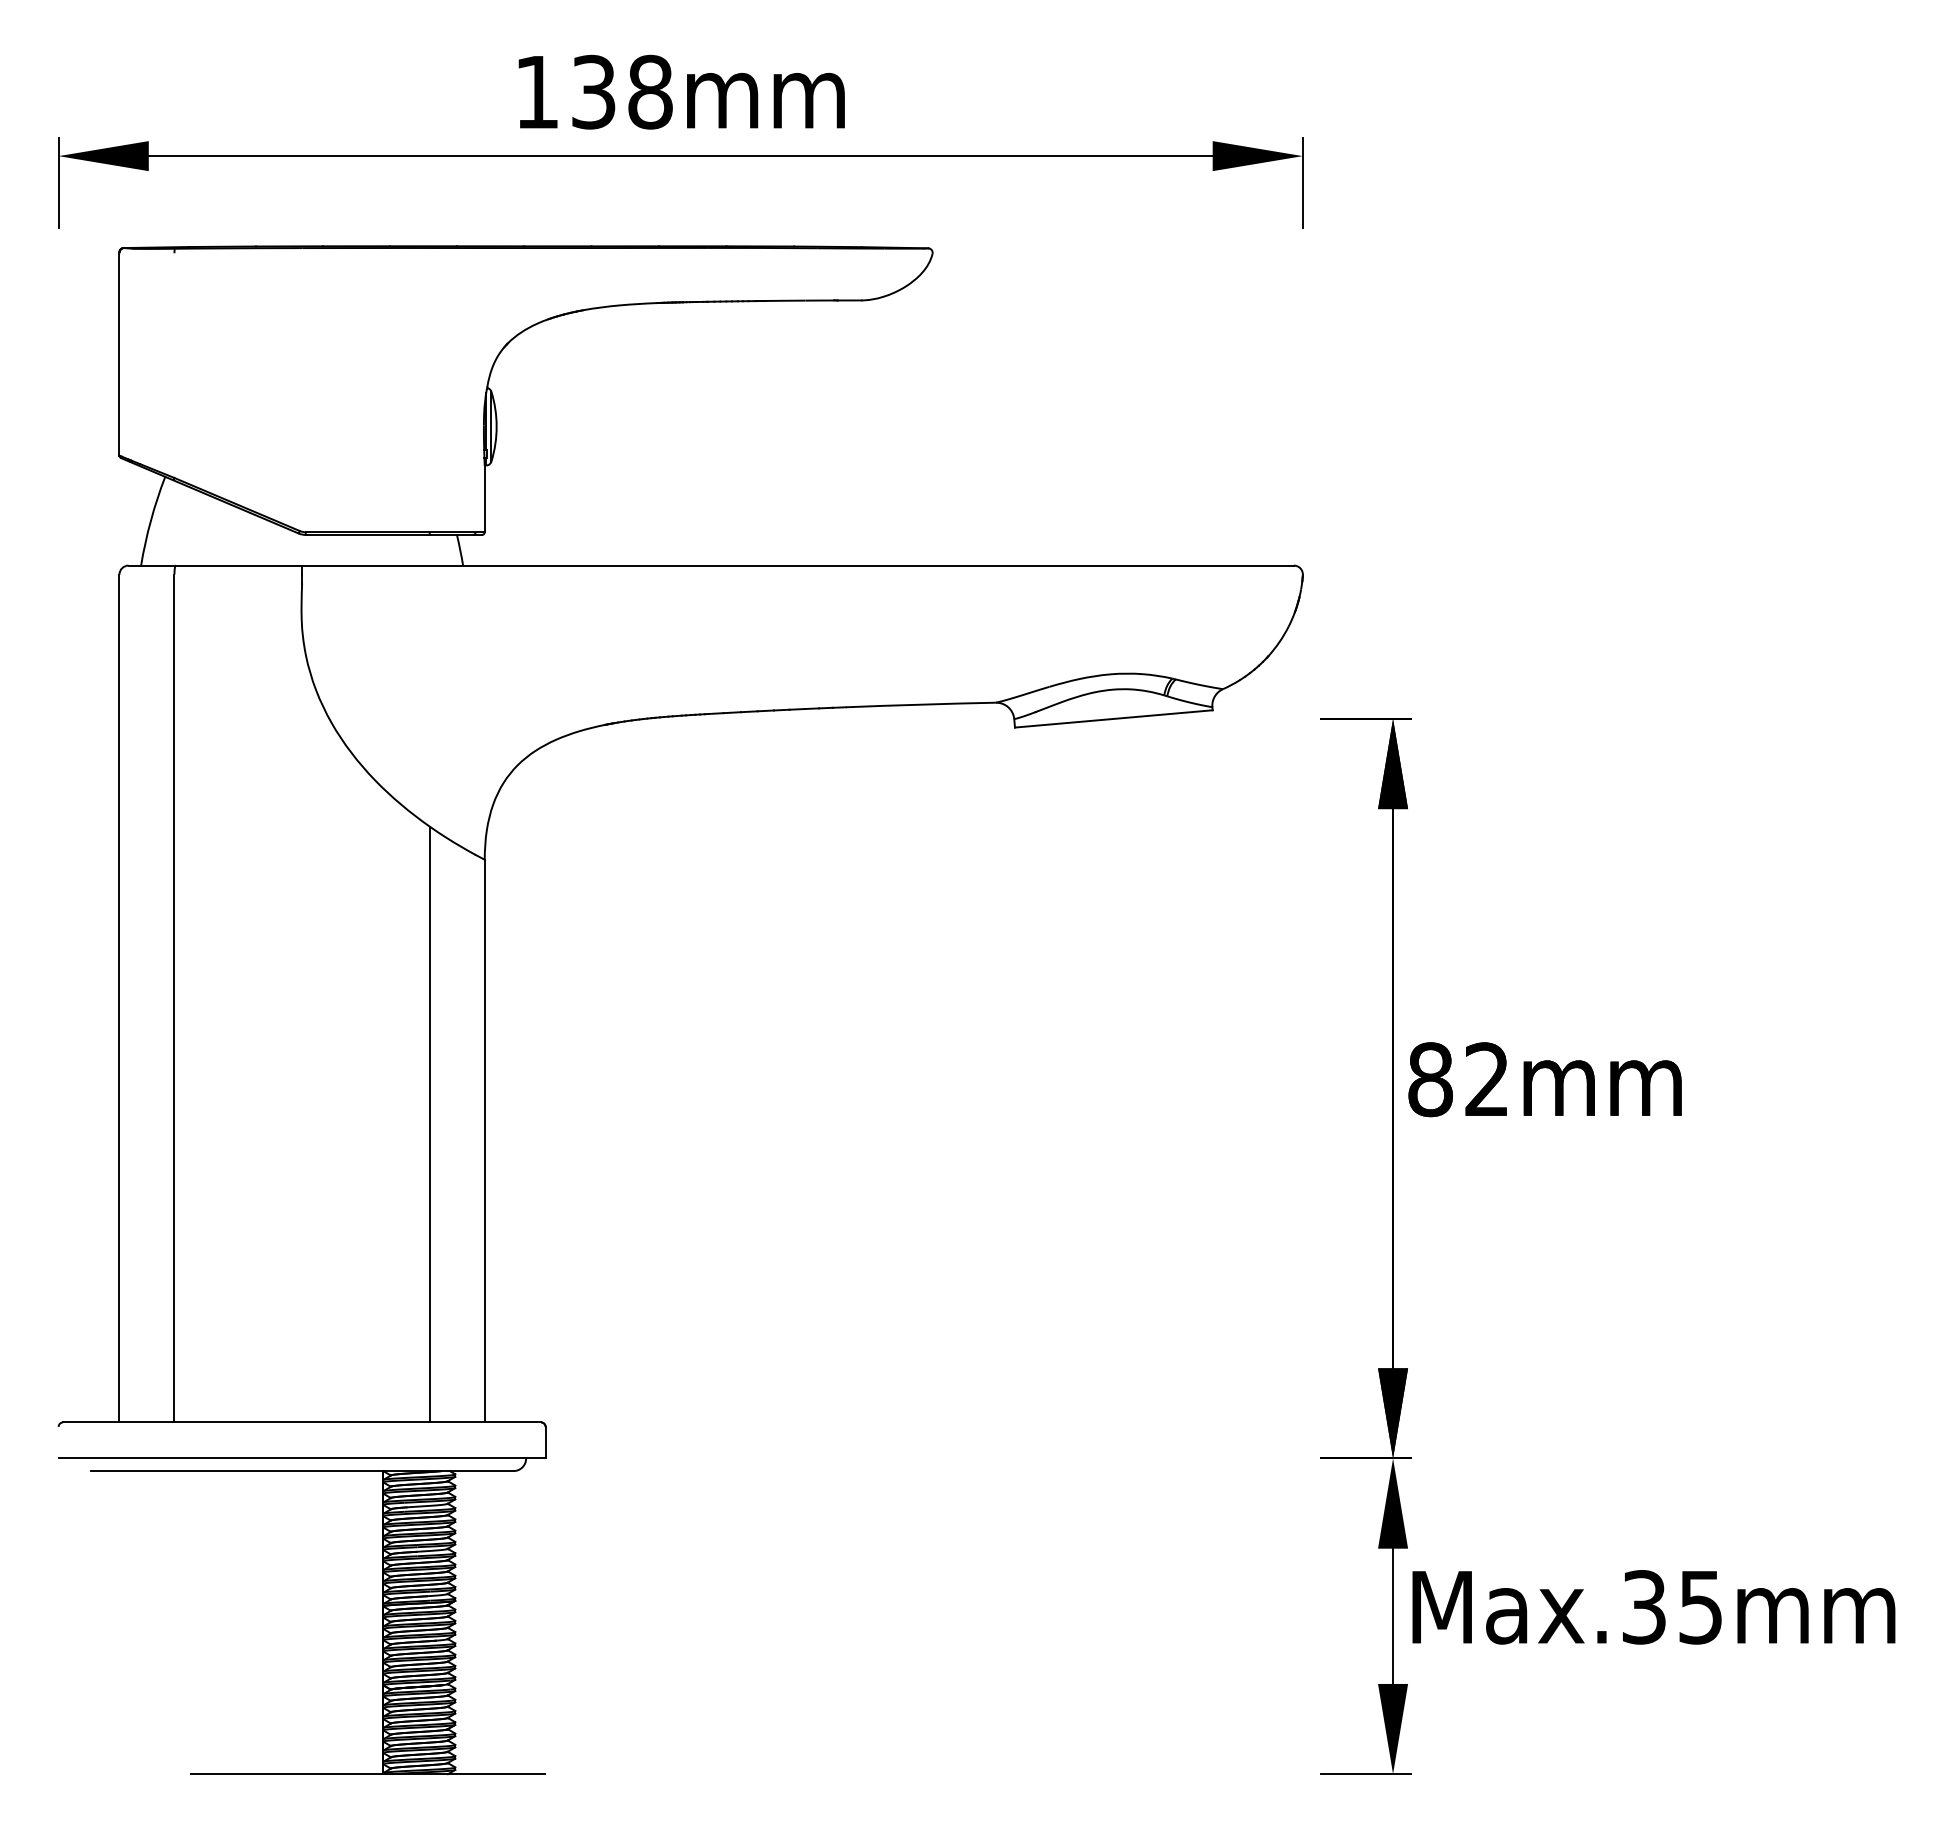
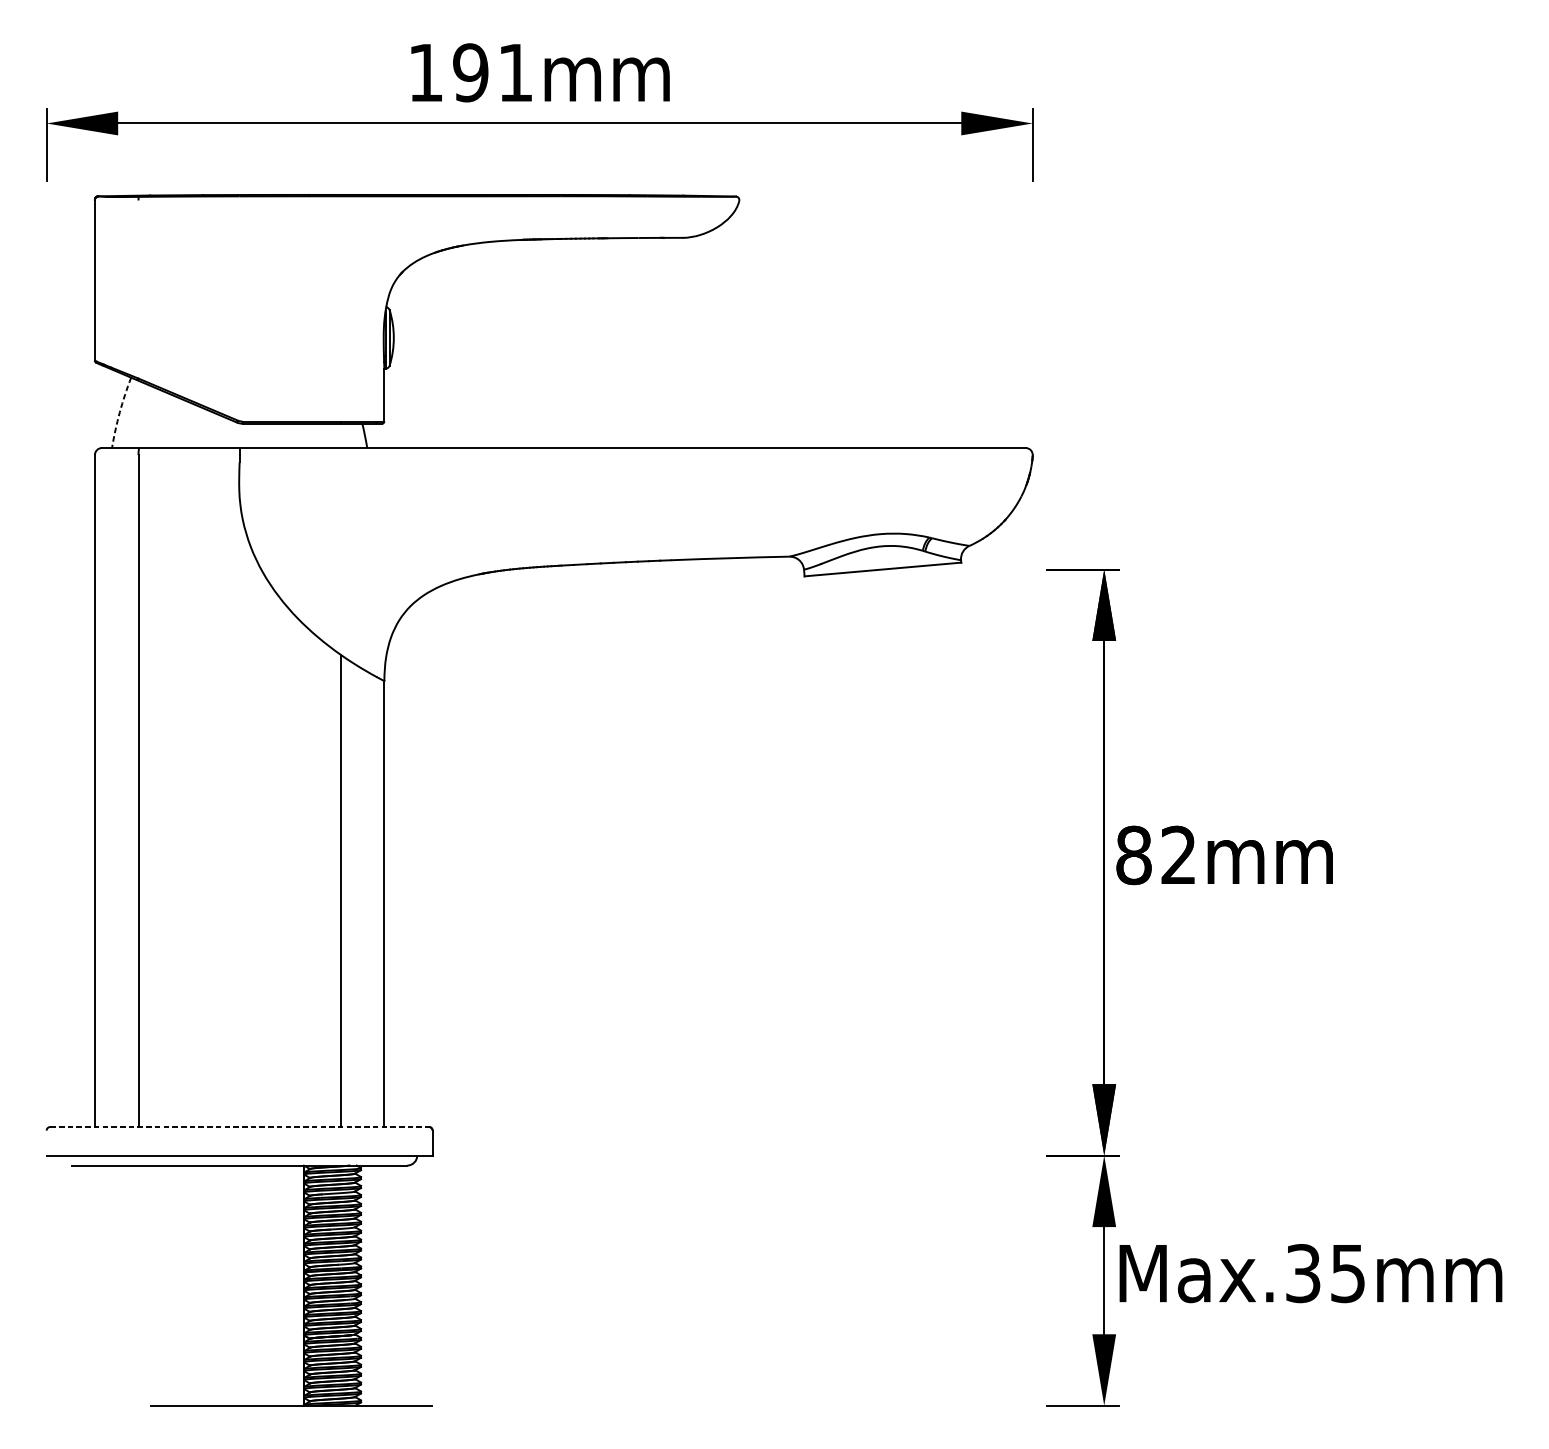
text: (621, 91) -> (492, 72), 138mm -> 191mm
arc: (150, 520) -> (119, 412), solid -> dashed
line: (302, 1422) -> (239, 1127), solid -> dashed

